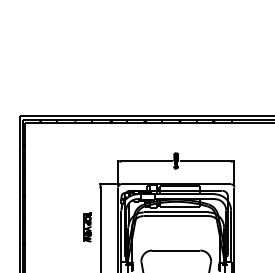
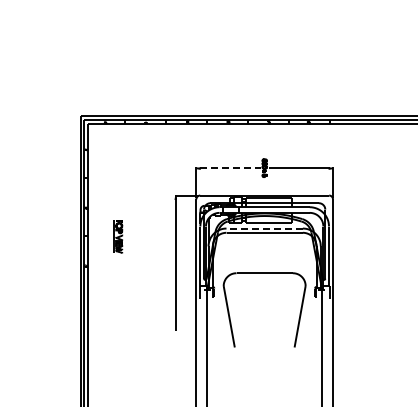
line: (147, 161) -> (230, 168), solid -> dashed
line: (176, 212) -> (264, 228), solid -> dashed
part: (87, 227) -> (118, 236), moved

